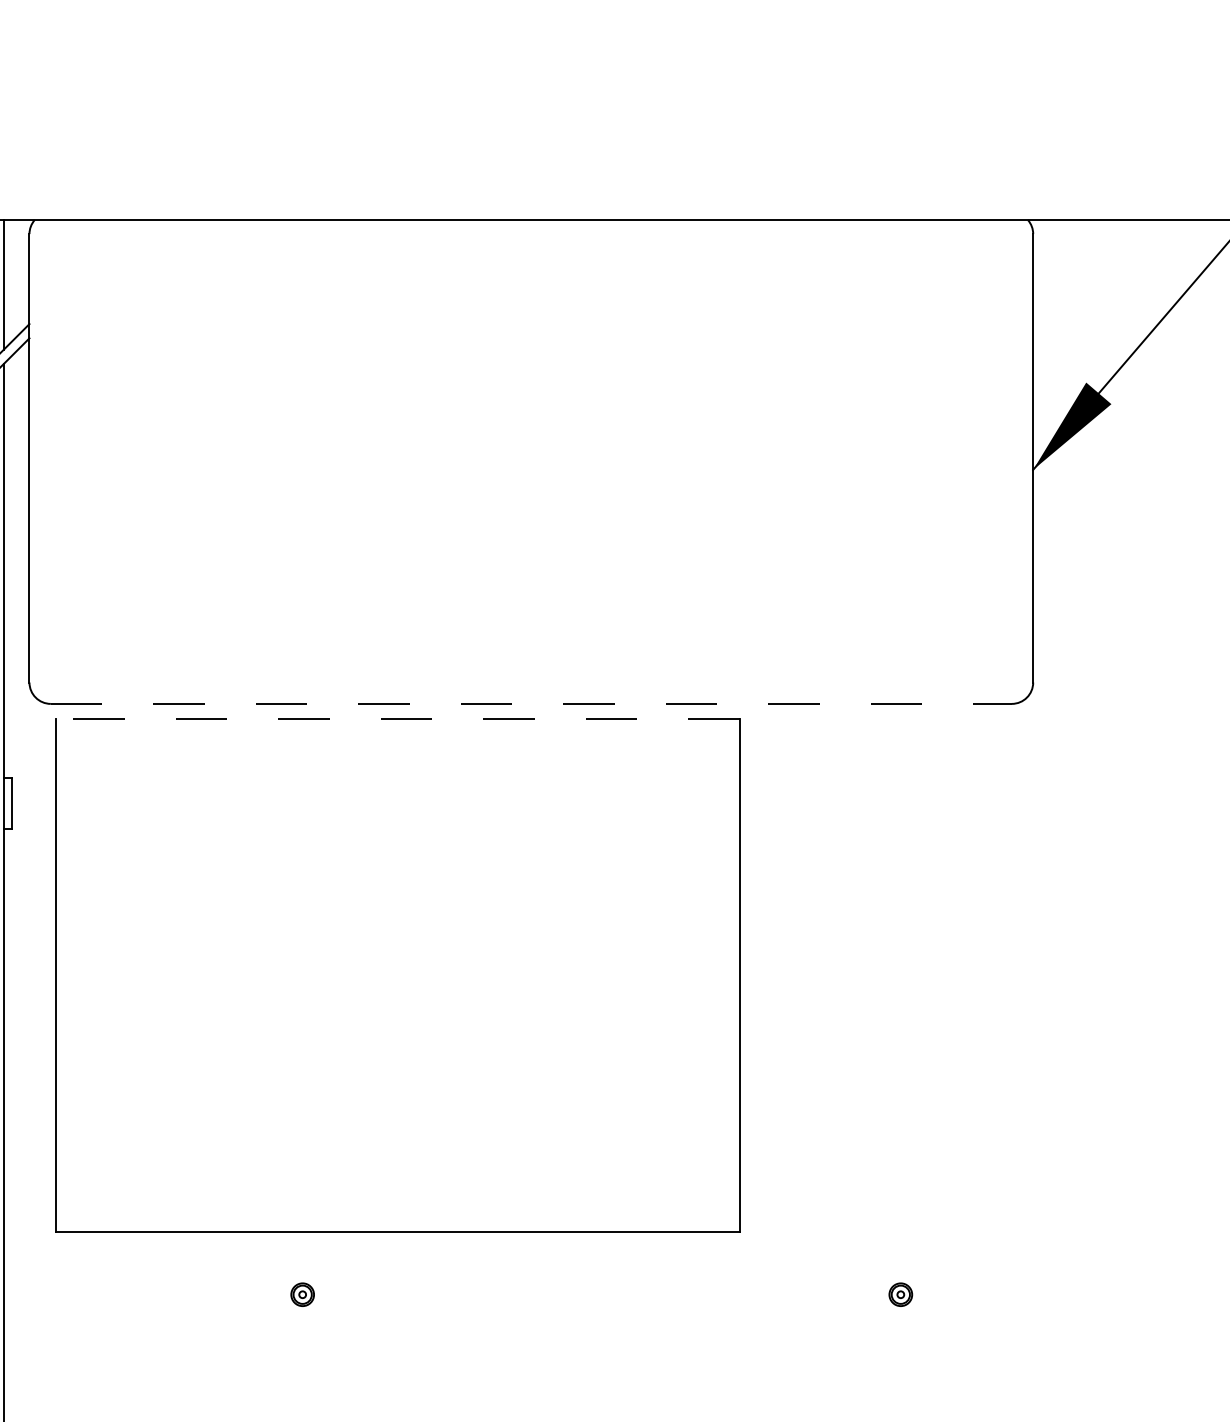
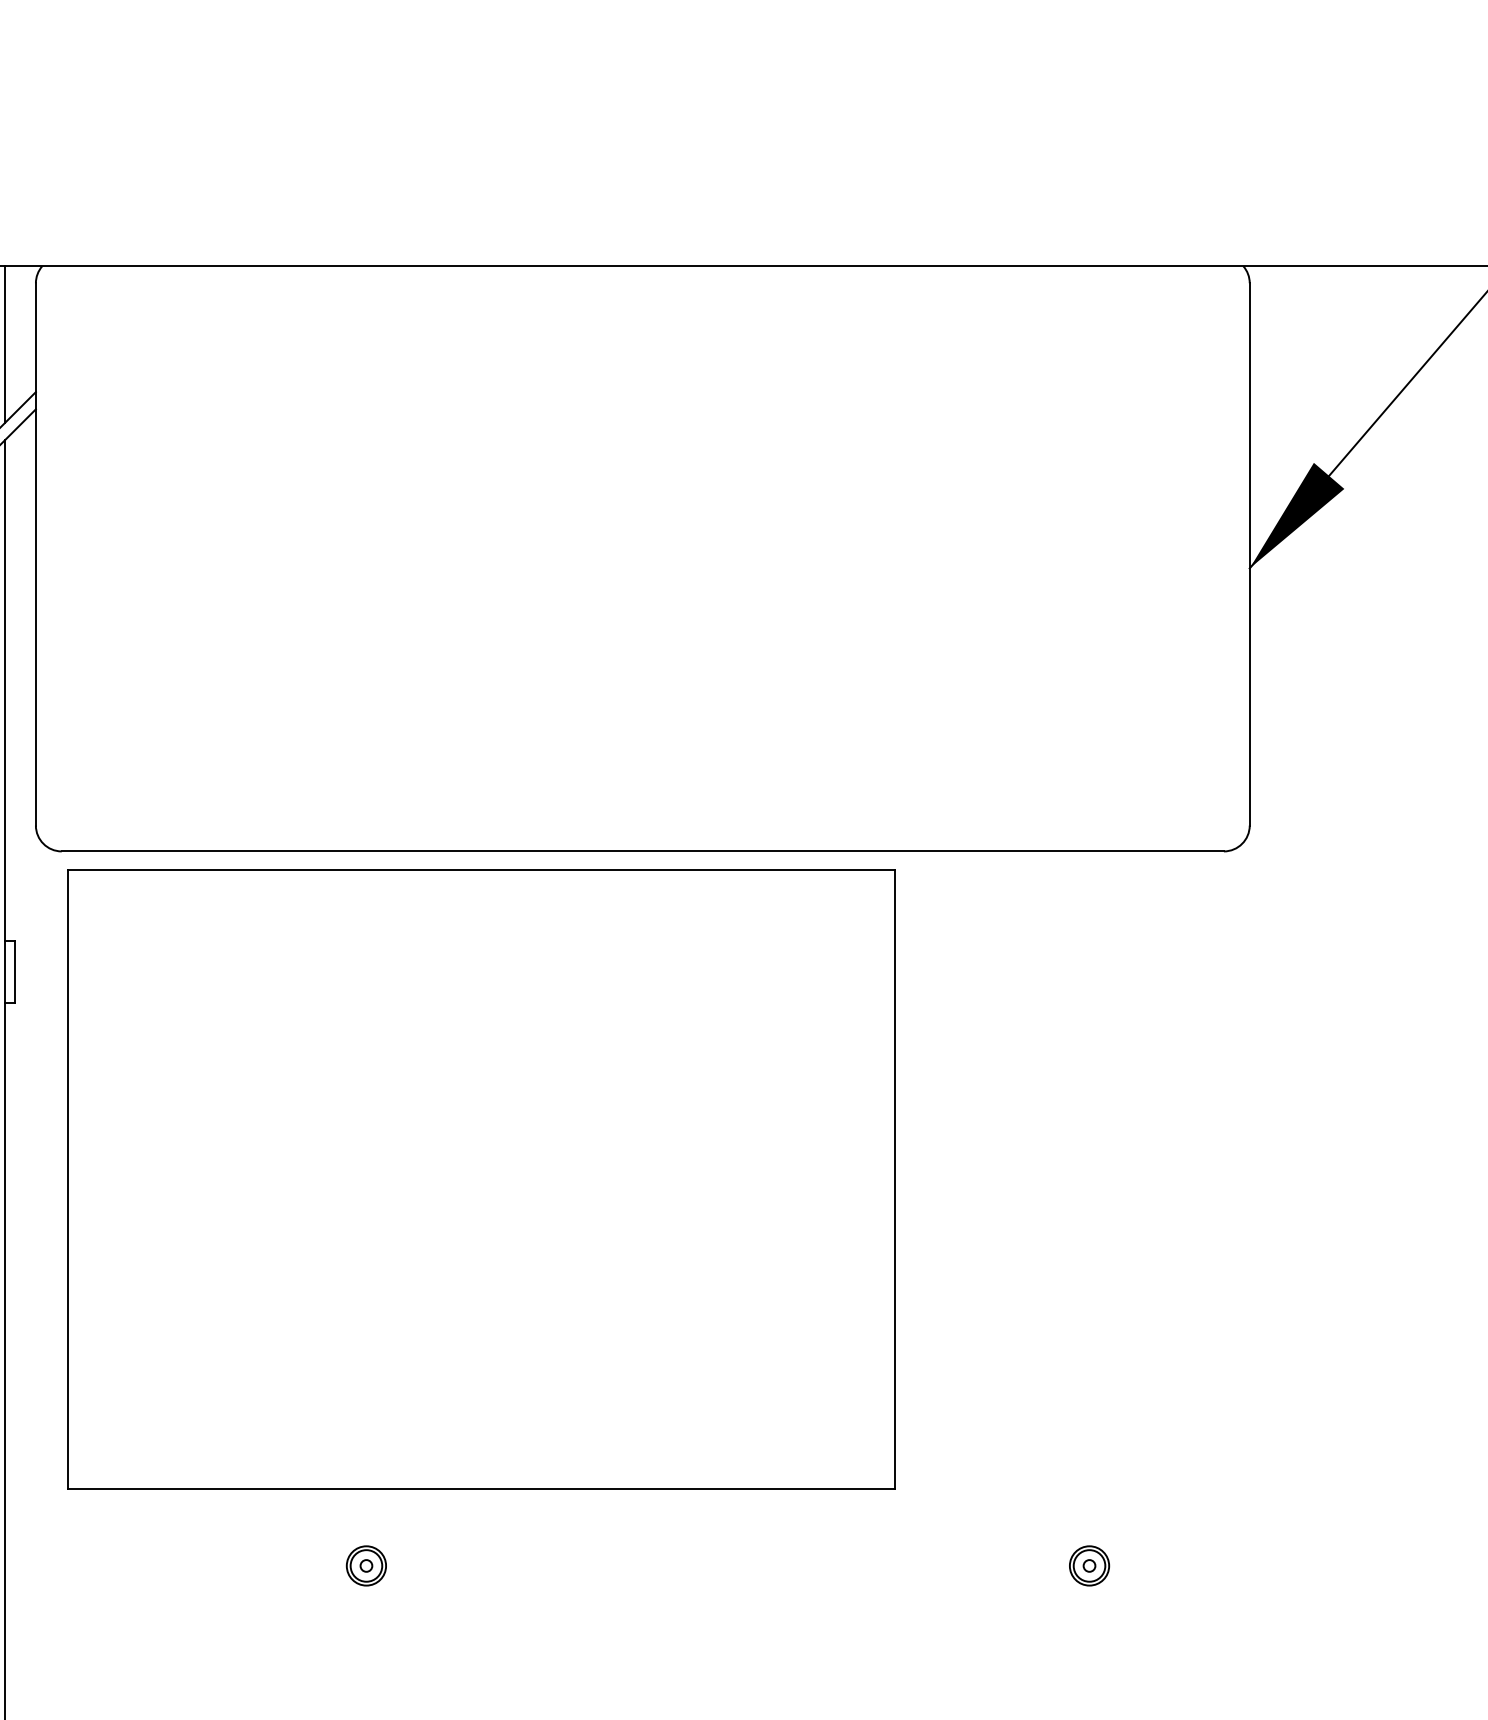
line: (531, 703) -> (643, 851), dashed -> solid
line: (397, 718) -> (480, 869), dashed -> solid
part: (302, 1294) -> (365, 1565), size x1.43
part: (900, 1294) -> (1089, 1565), size x1.43

